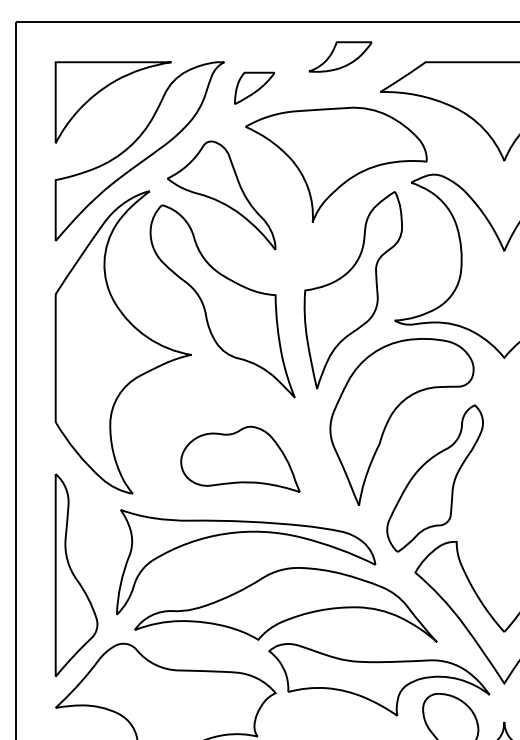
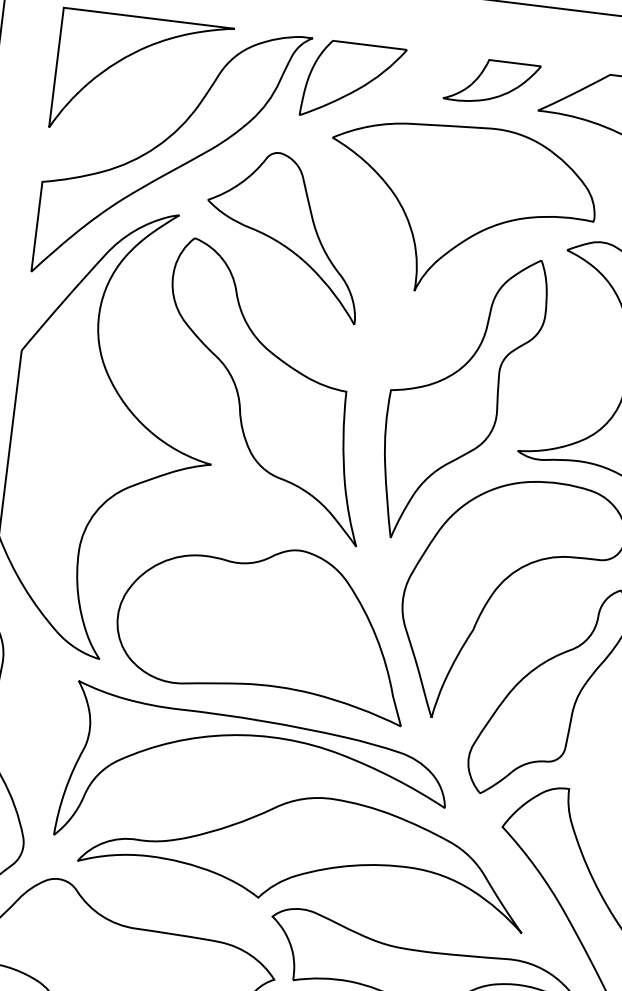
part: (340, 56) -> (492, 81), moved
part: (254, 88) -> (352, 82), size x1.67
part: (240, 459) -> (264, 628), size x1.67

